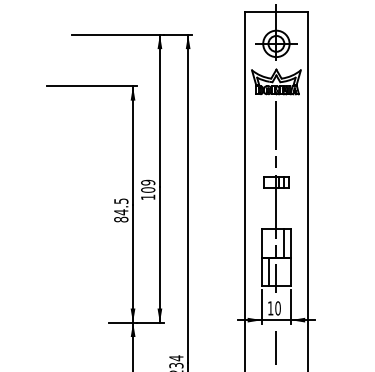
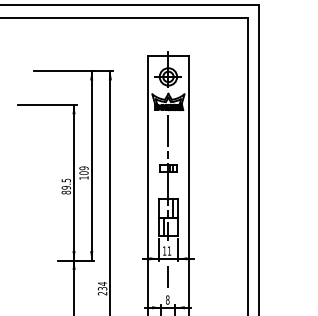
text: (120, 211) -> (65, 187), 84.5 -> 89.5
text: (278, 307) -> (169, 250), 10 -> 11

